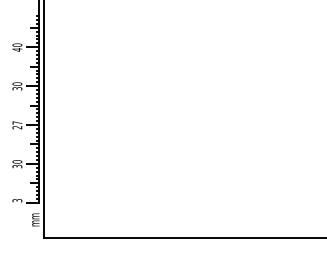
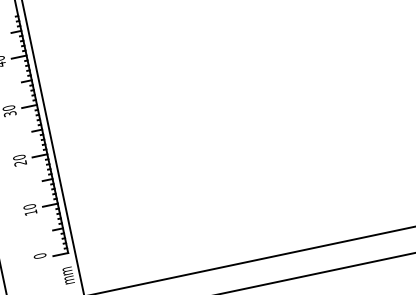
text: (17, 122) -> (19, 156), 27 -> 20
text: (17, 166) -> (31, 212), 30 -> 10
text: (17, 200) -> (40, 255), 3 -> 0

